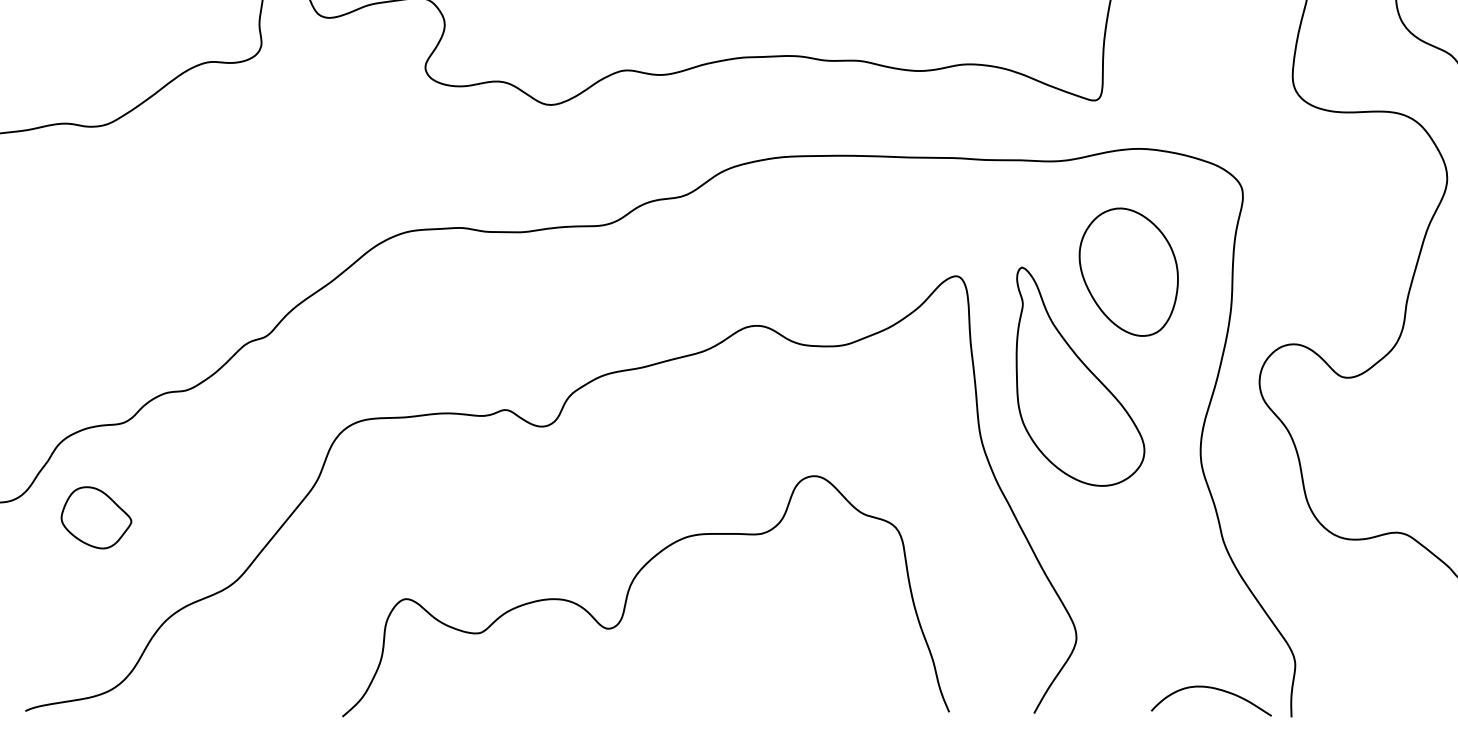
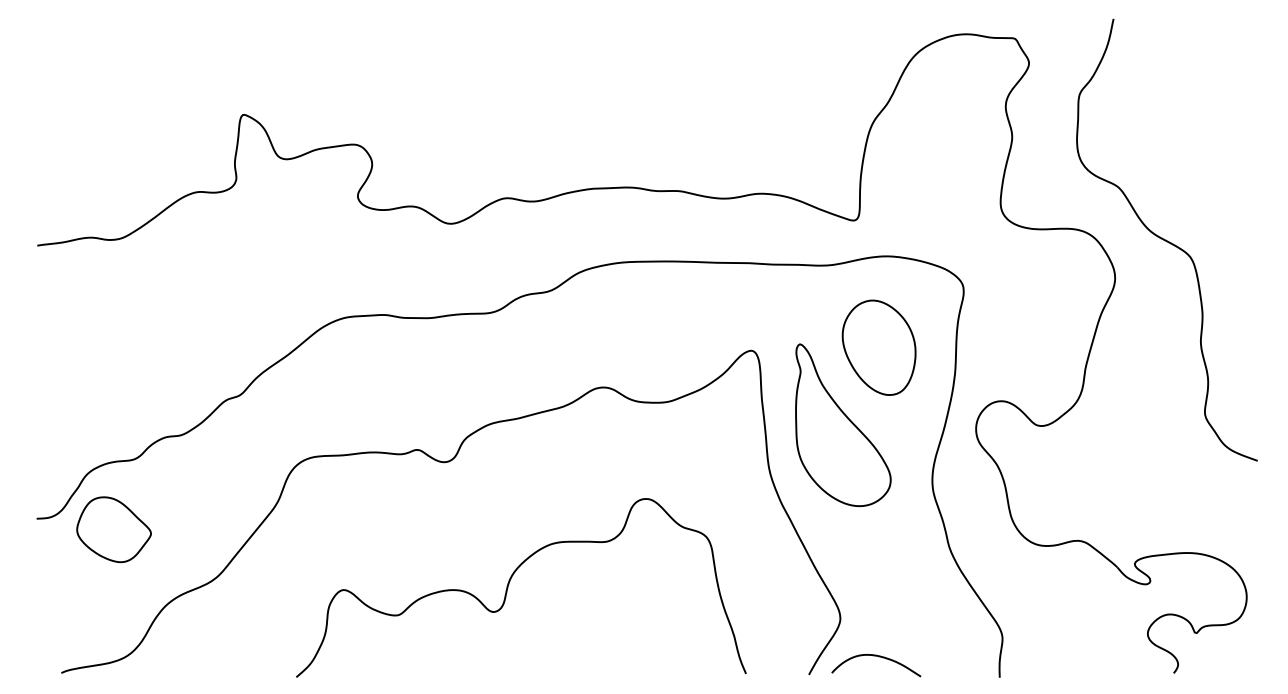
part: (95, 517) -> (113, 529), size x1.43
curve: (1215, 690) -> (879, 657), moved

